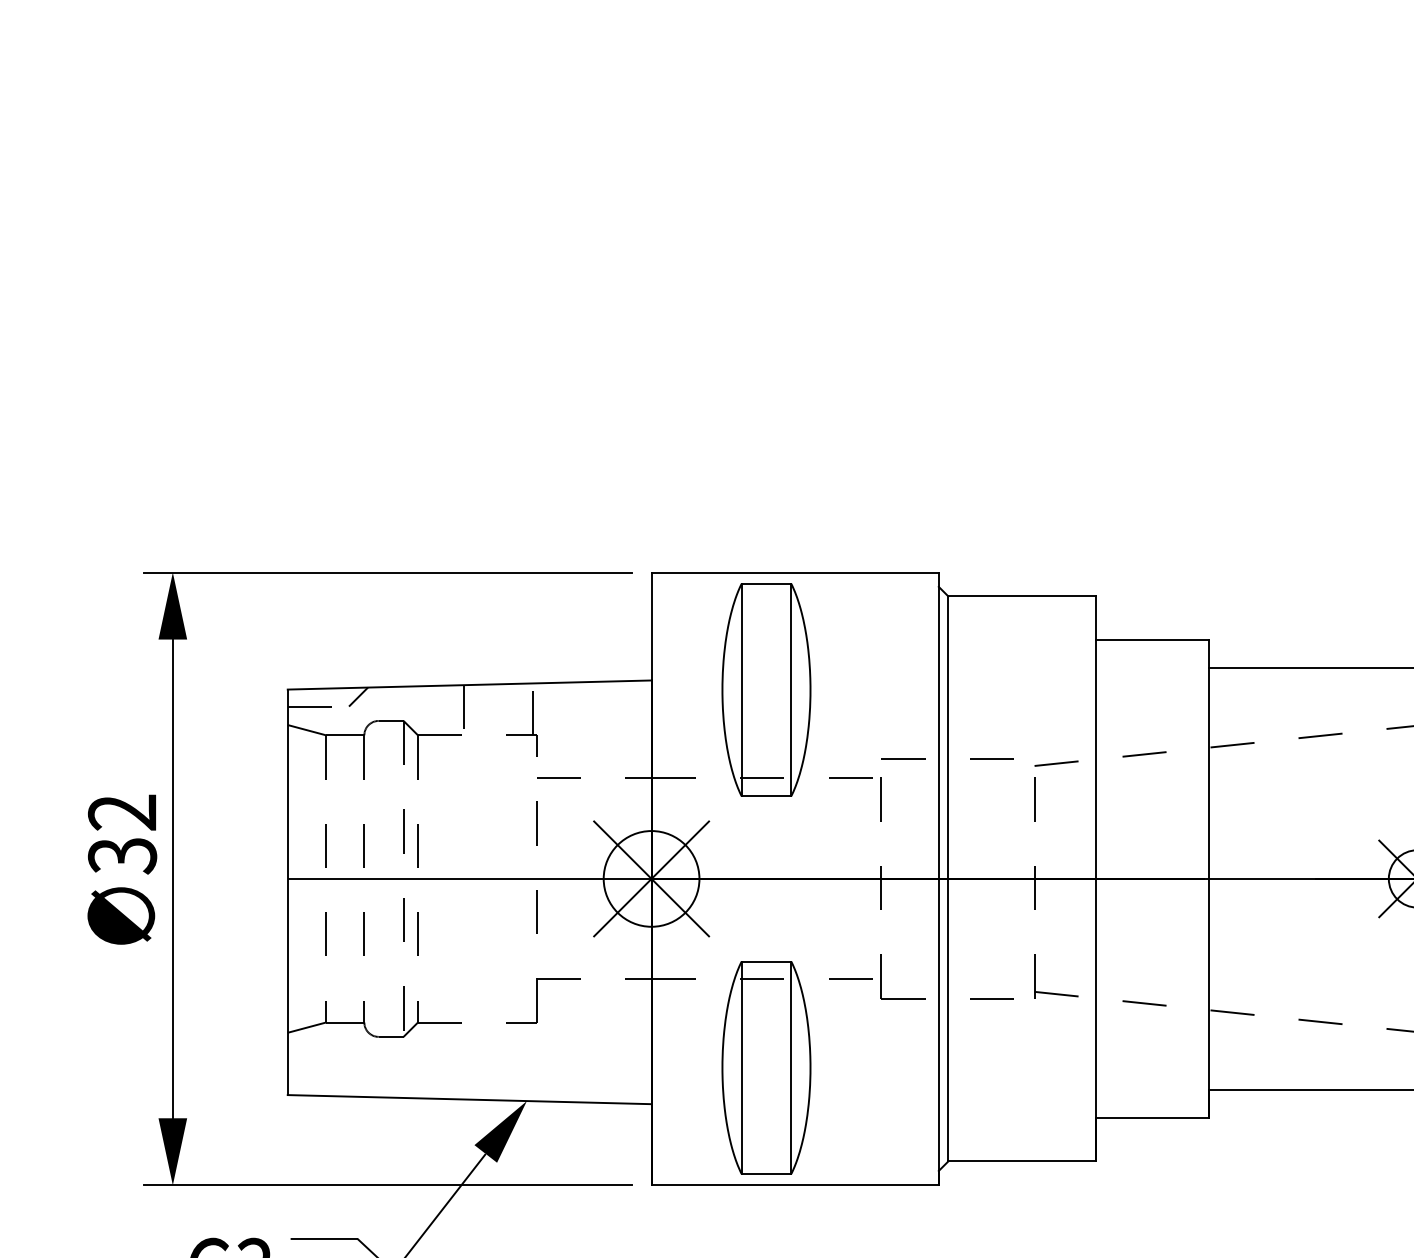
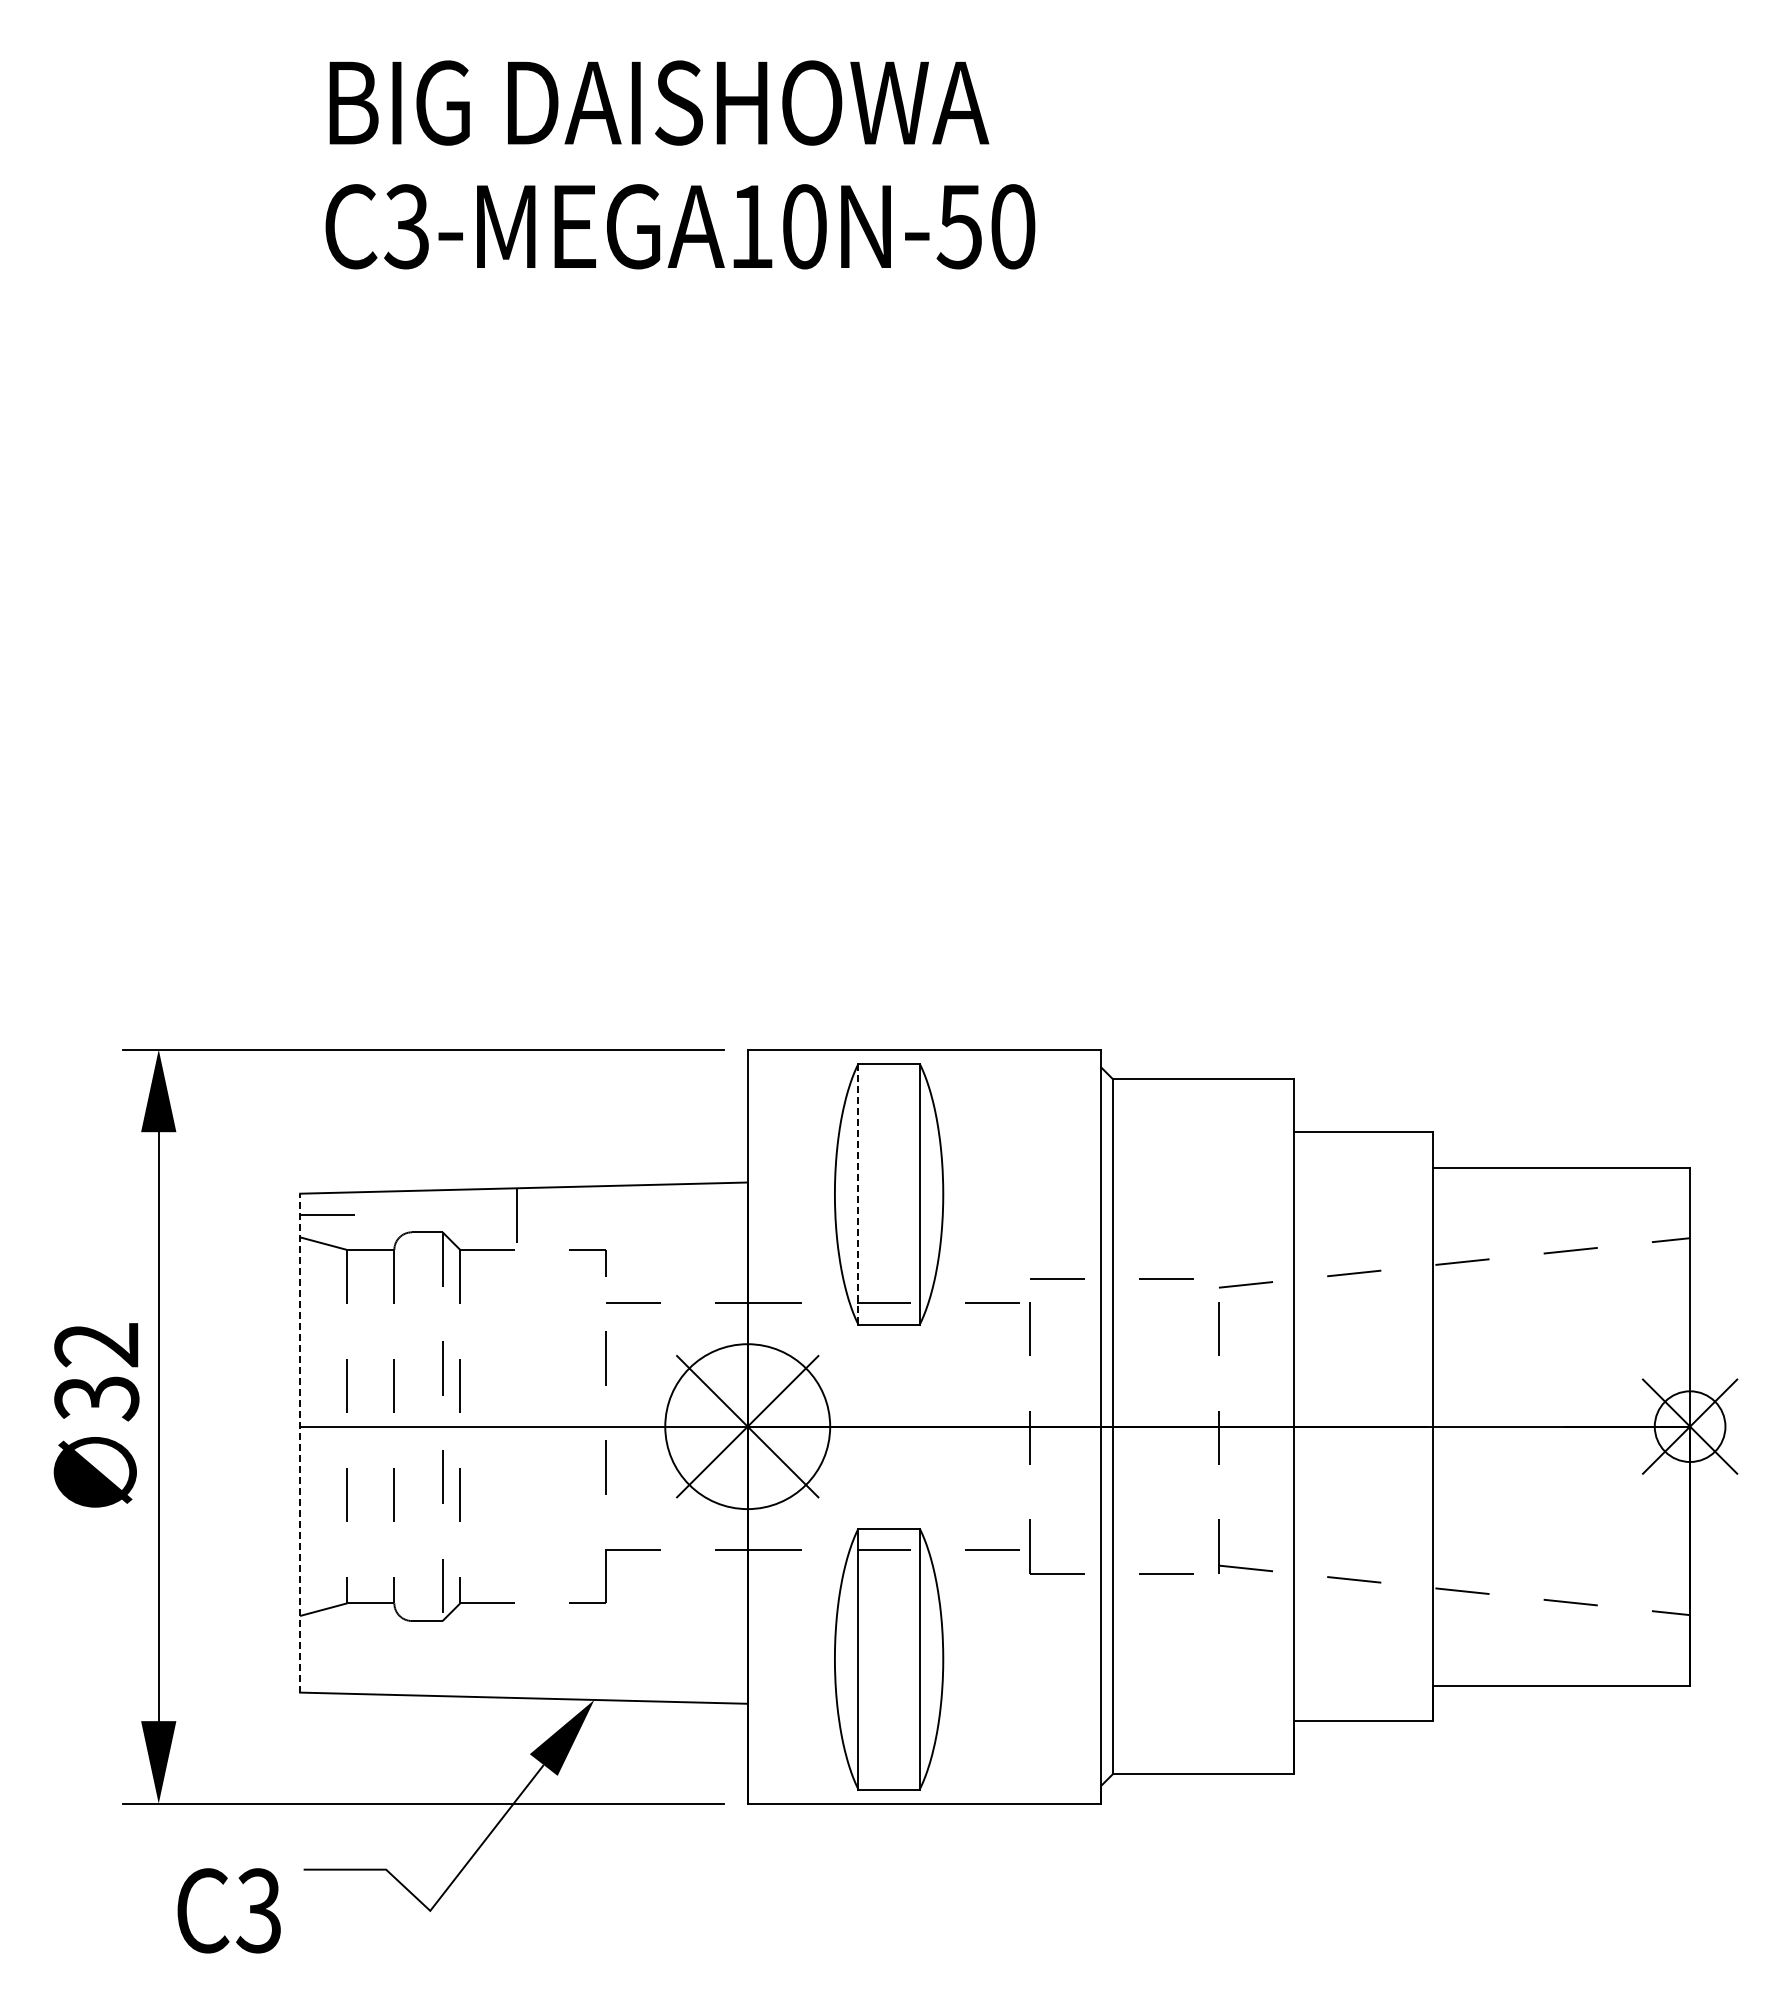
line: (741, 690) -> (858, 1194), solid -> dashed
line: (357, 696) -> (386, 1202), removed
line: (532, 708) -> (601, 1217), removed
circle: (651, 878) -> (747, 1426), size x1.4
line: (288, 891) -> (300, 1442), solid -> dashed

